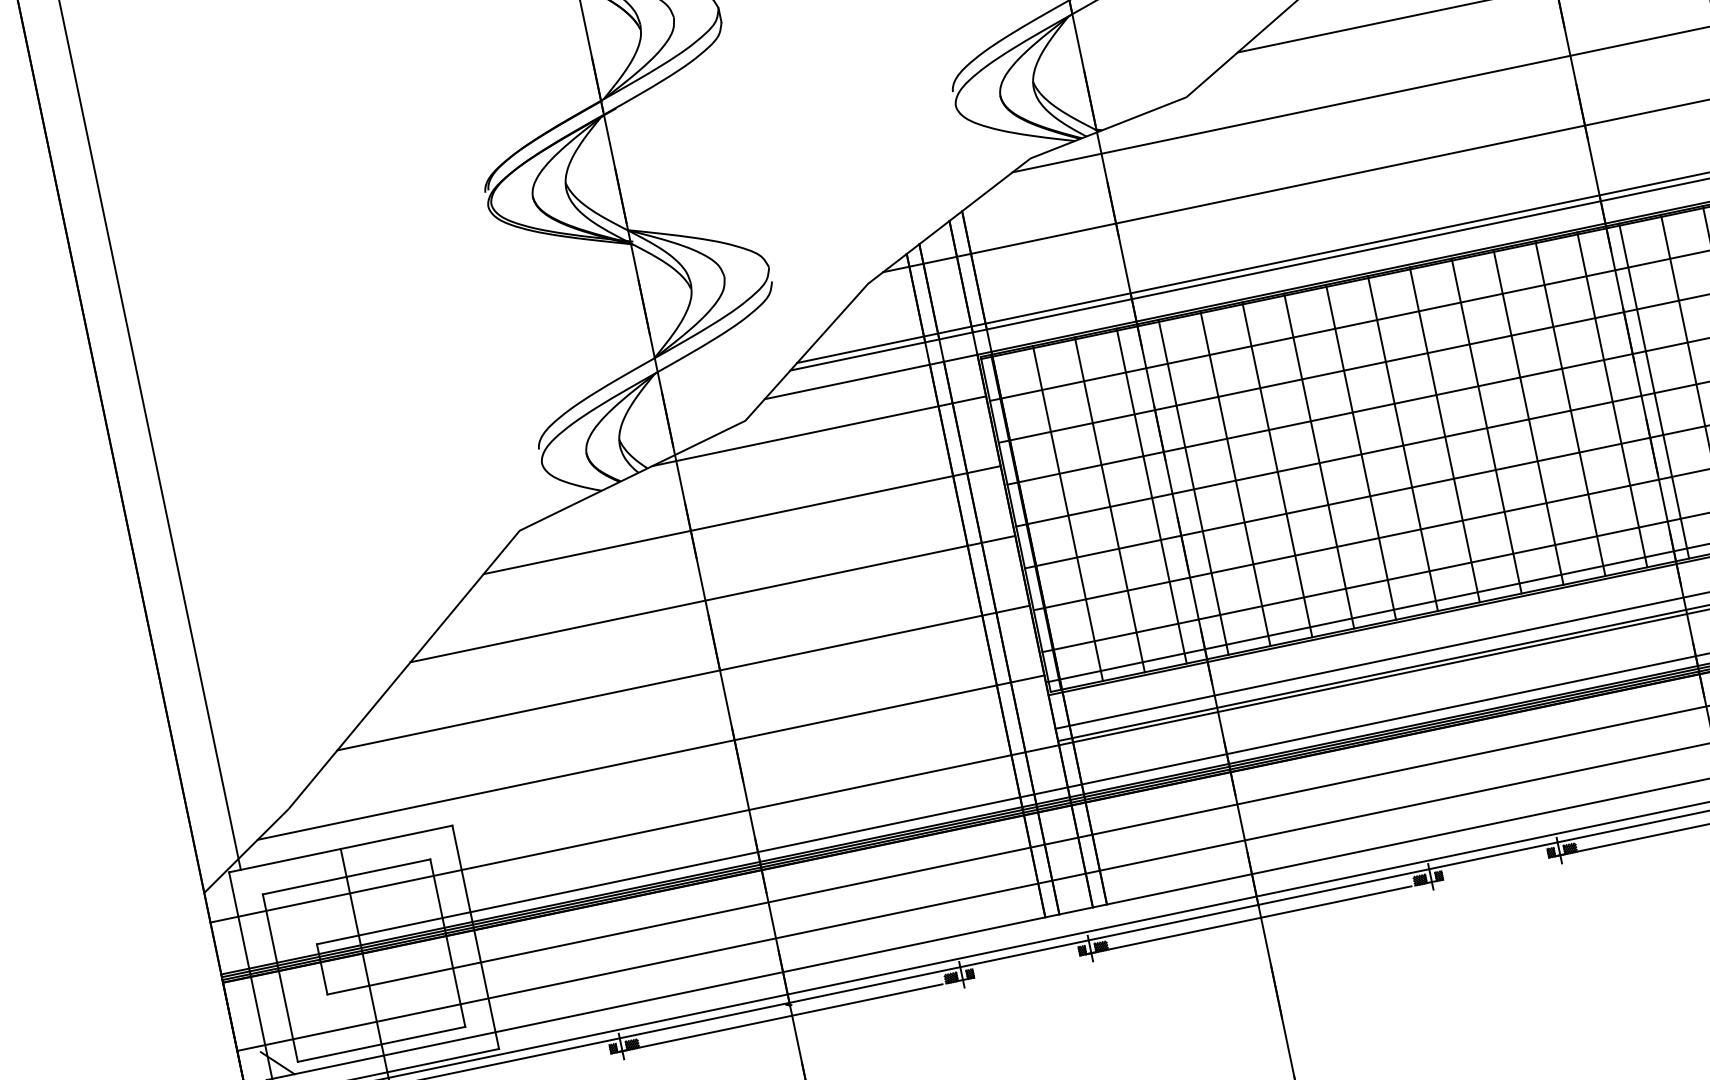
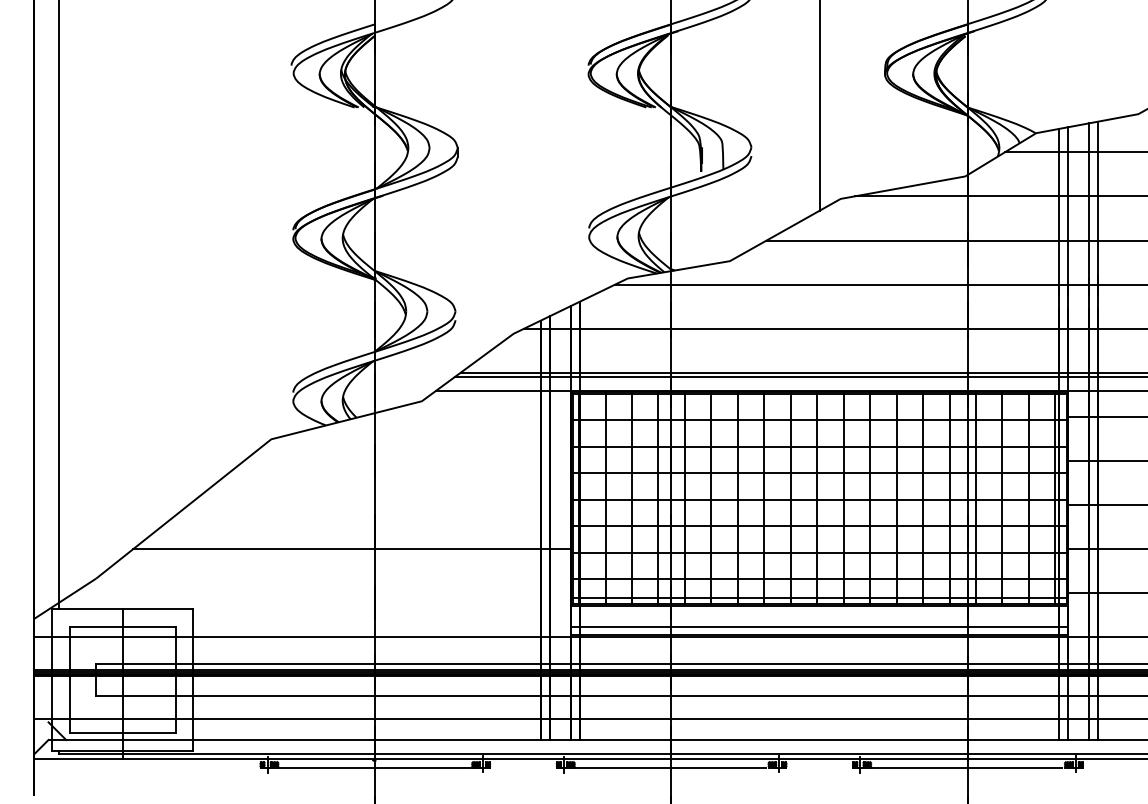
line: (817, 430) -> (464, 416), removed
line: (742, 520) -> (407, 461), removed
line: (712, 599) -> (379, 505), removed
line: (650, 758) -> (321, 593), removed

